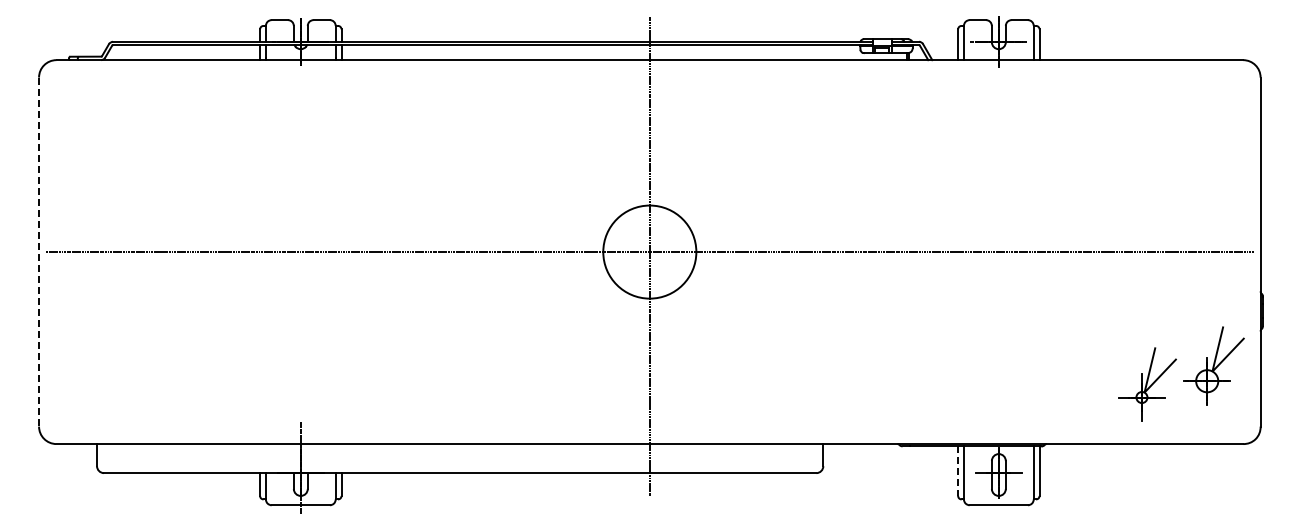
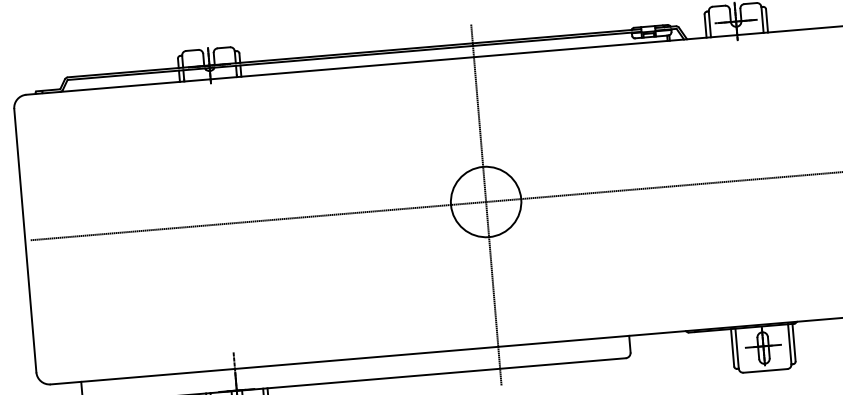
line: (39, 252) -> (25, 240), dashed -> solid
line: (958, 471) -> (732, 347), dashed -> solid

